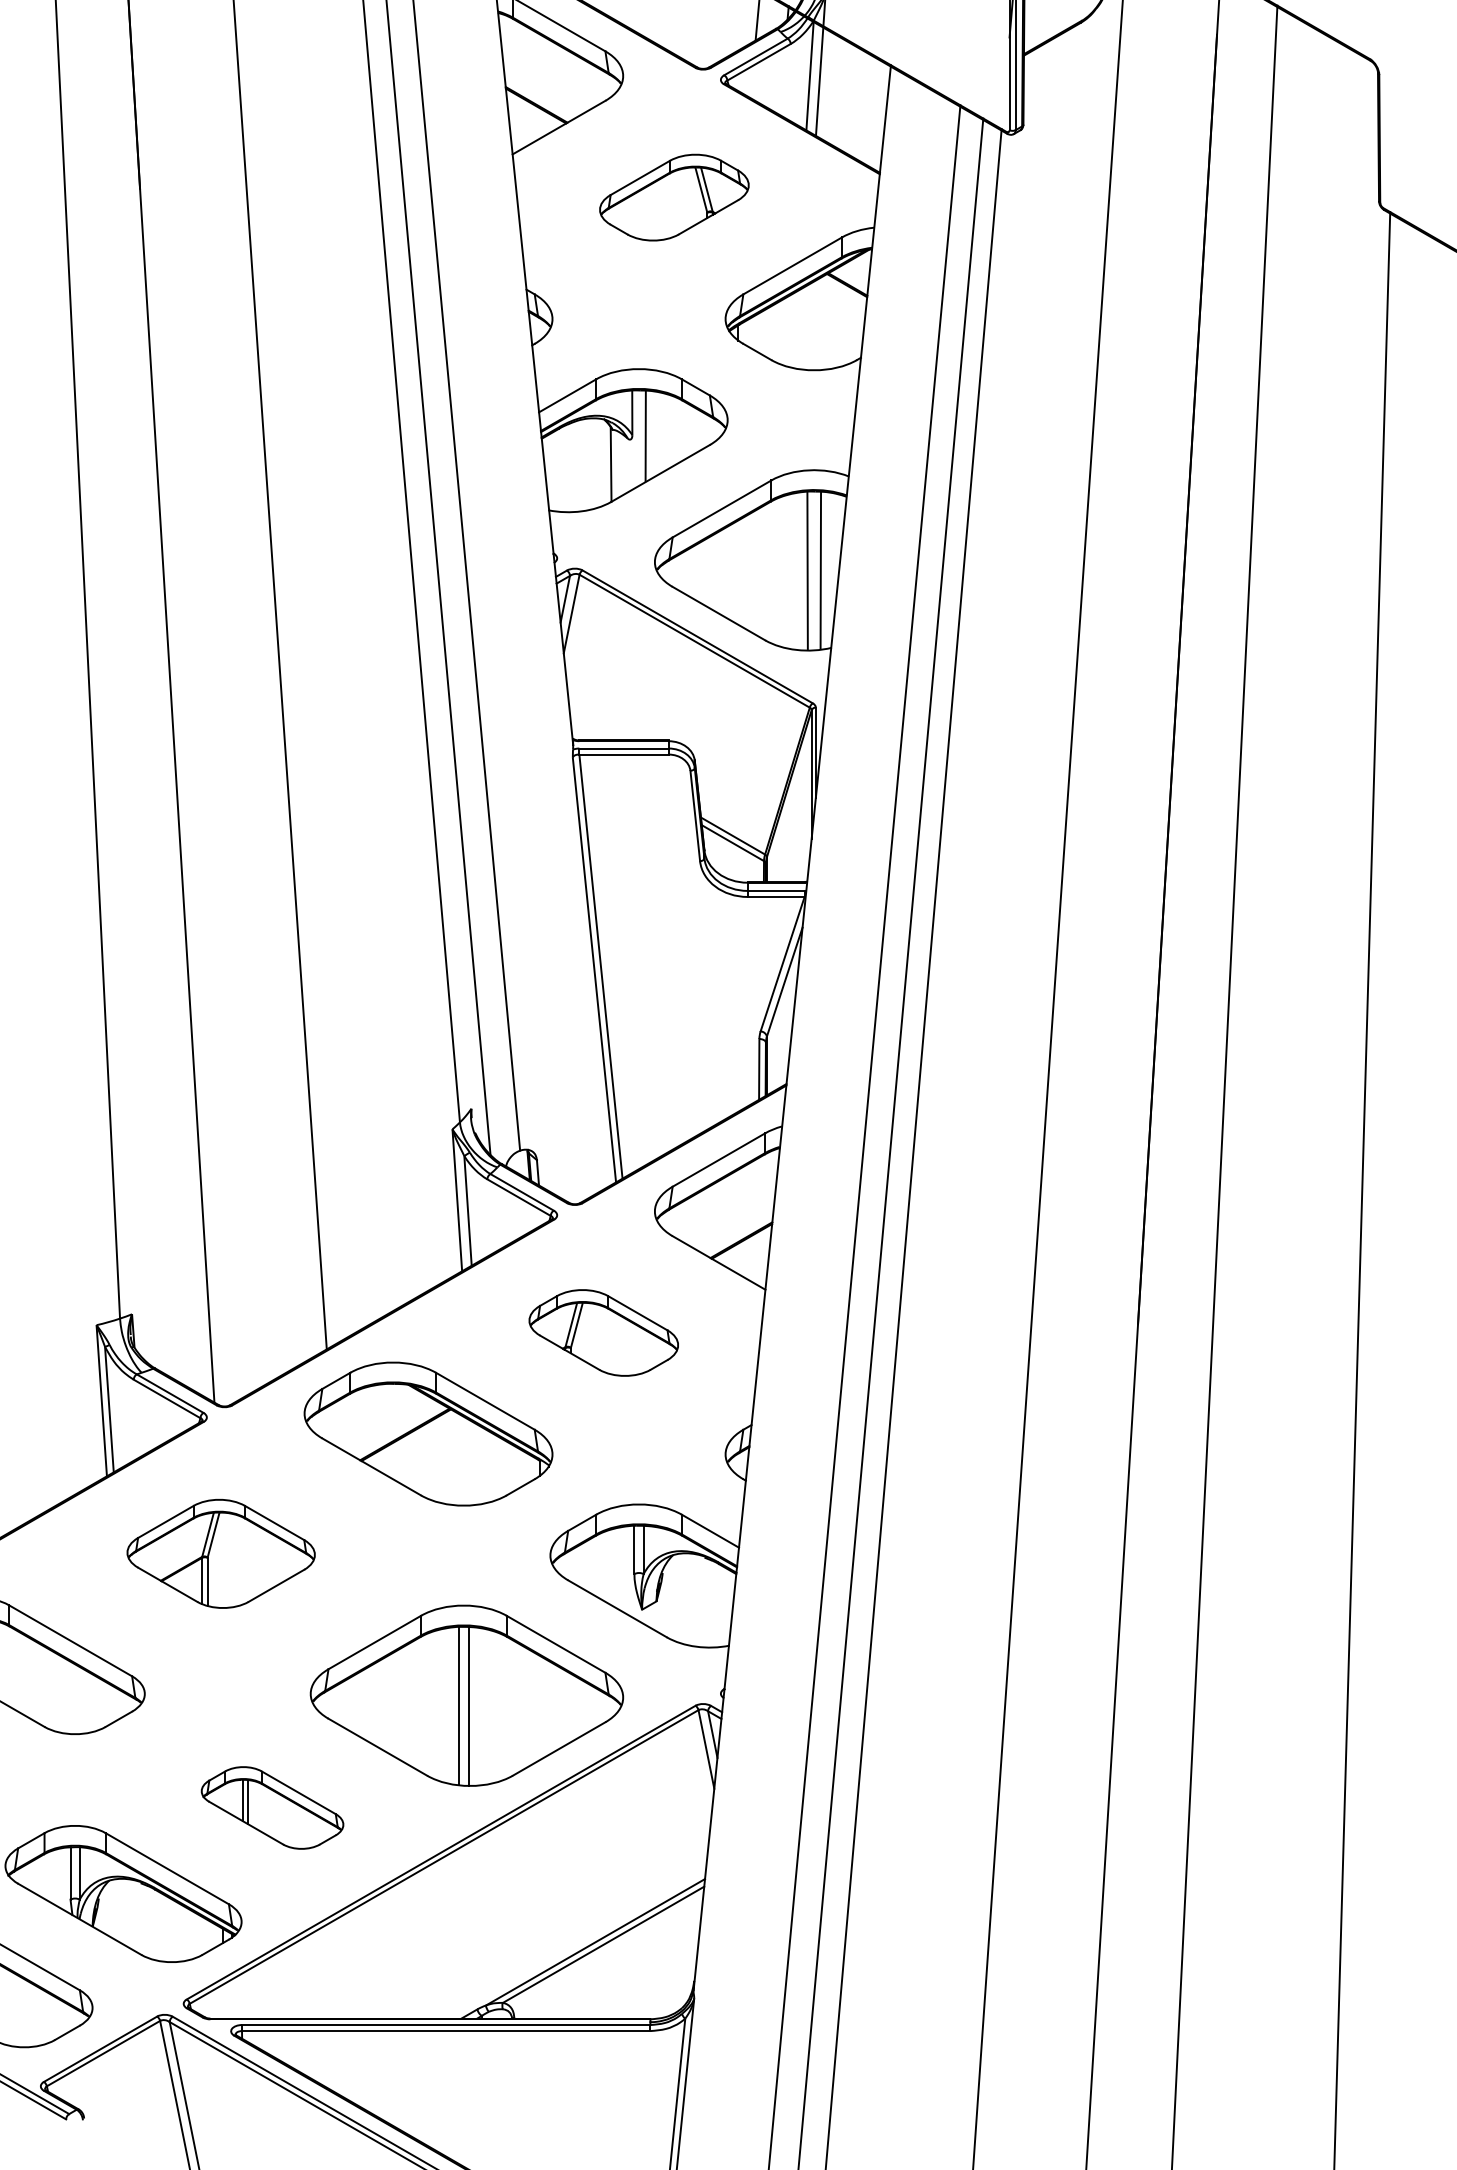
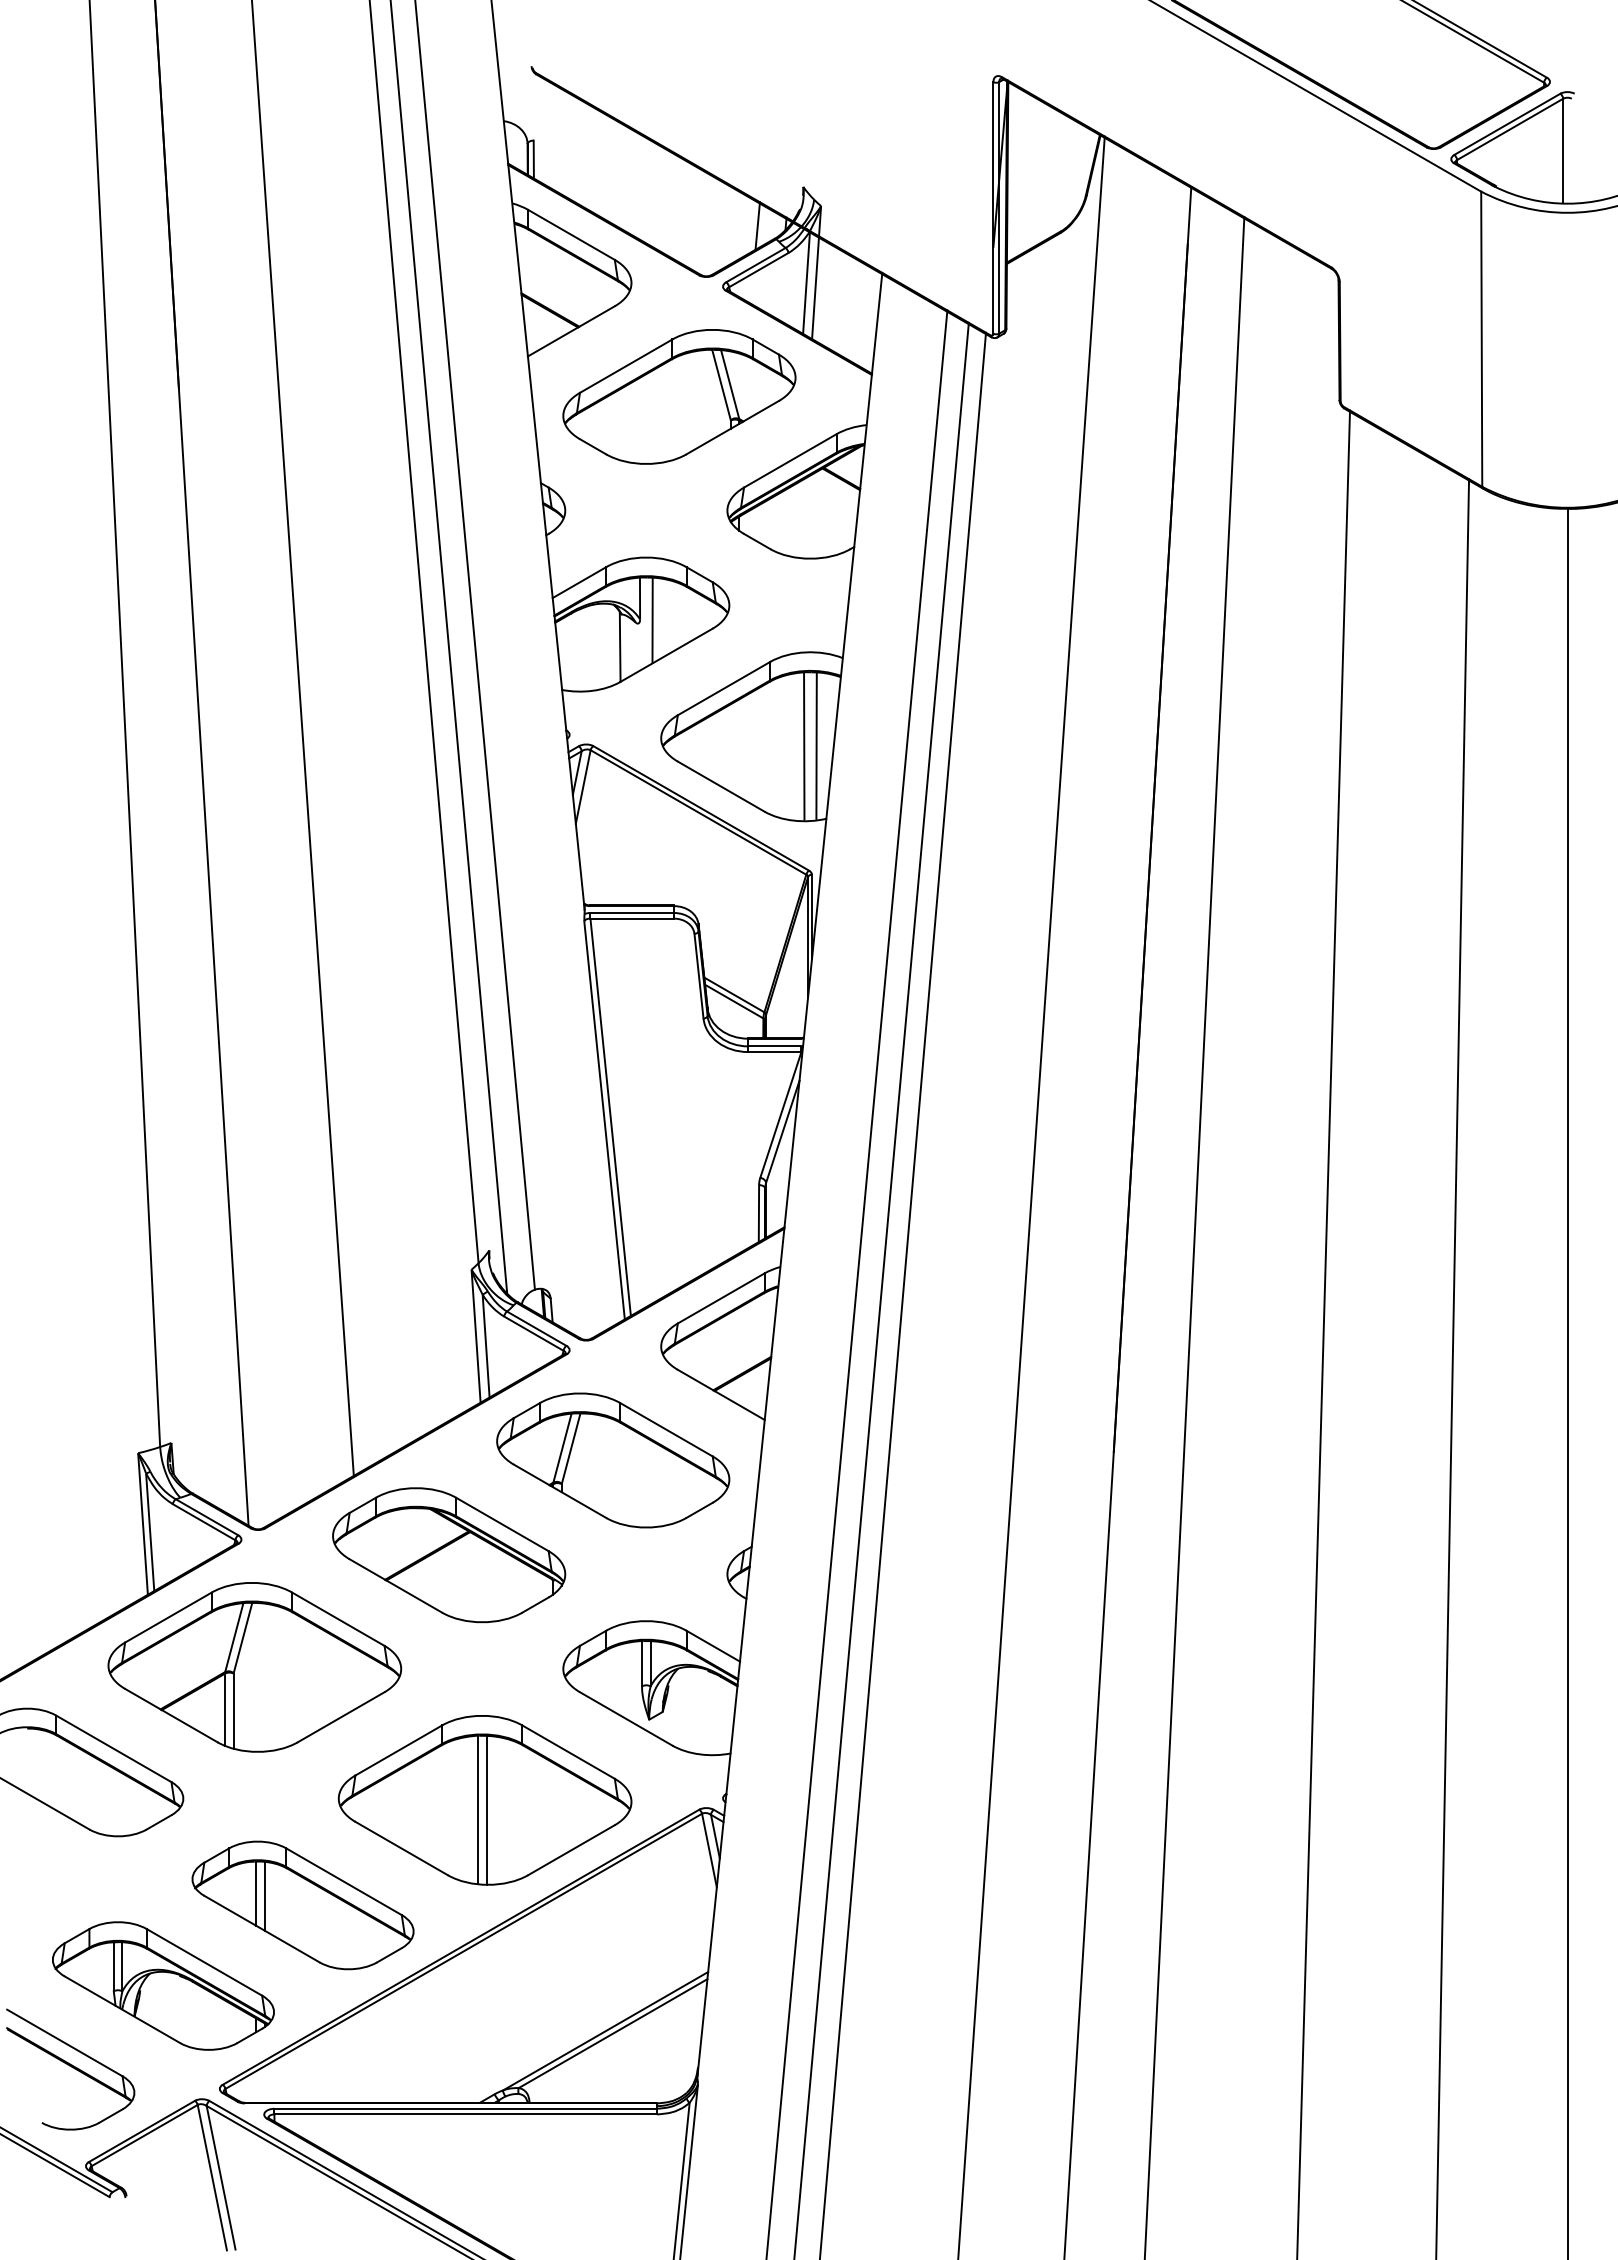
part: (674, 197) -> (679, 396), size x1.67
part: (603, 1332) -> (613, 1460), size x1.67
part: (220, 1553) -> (254, 1667), size x1.67
part: (271, 1808) -> (302, 1905), size x1.67

